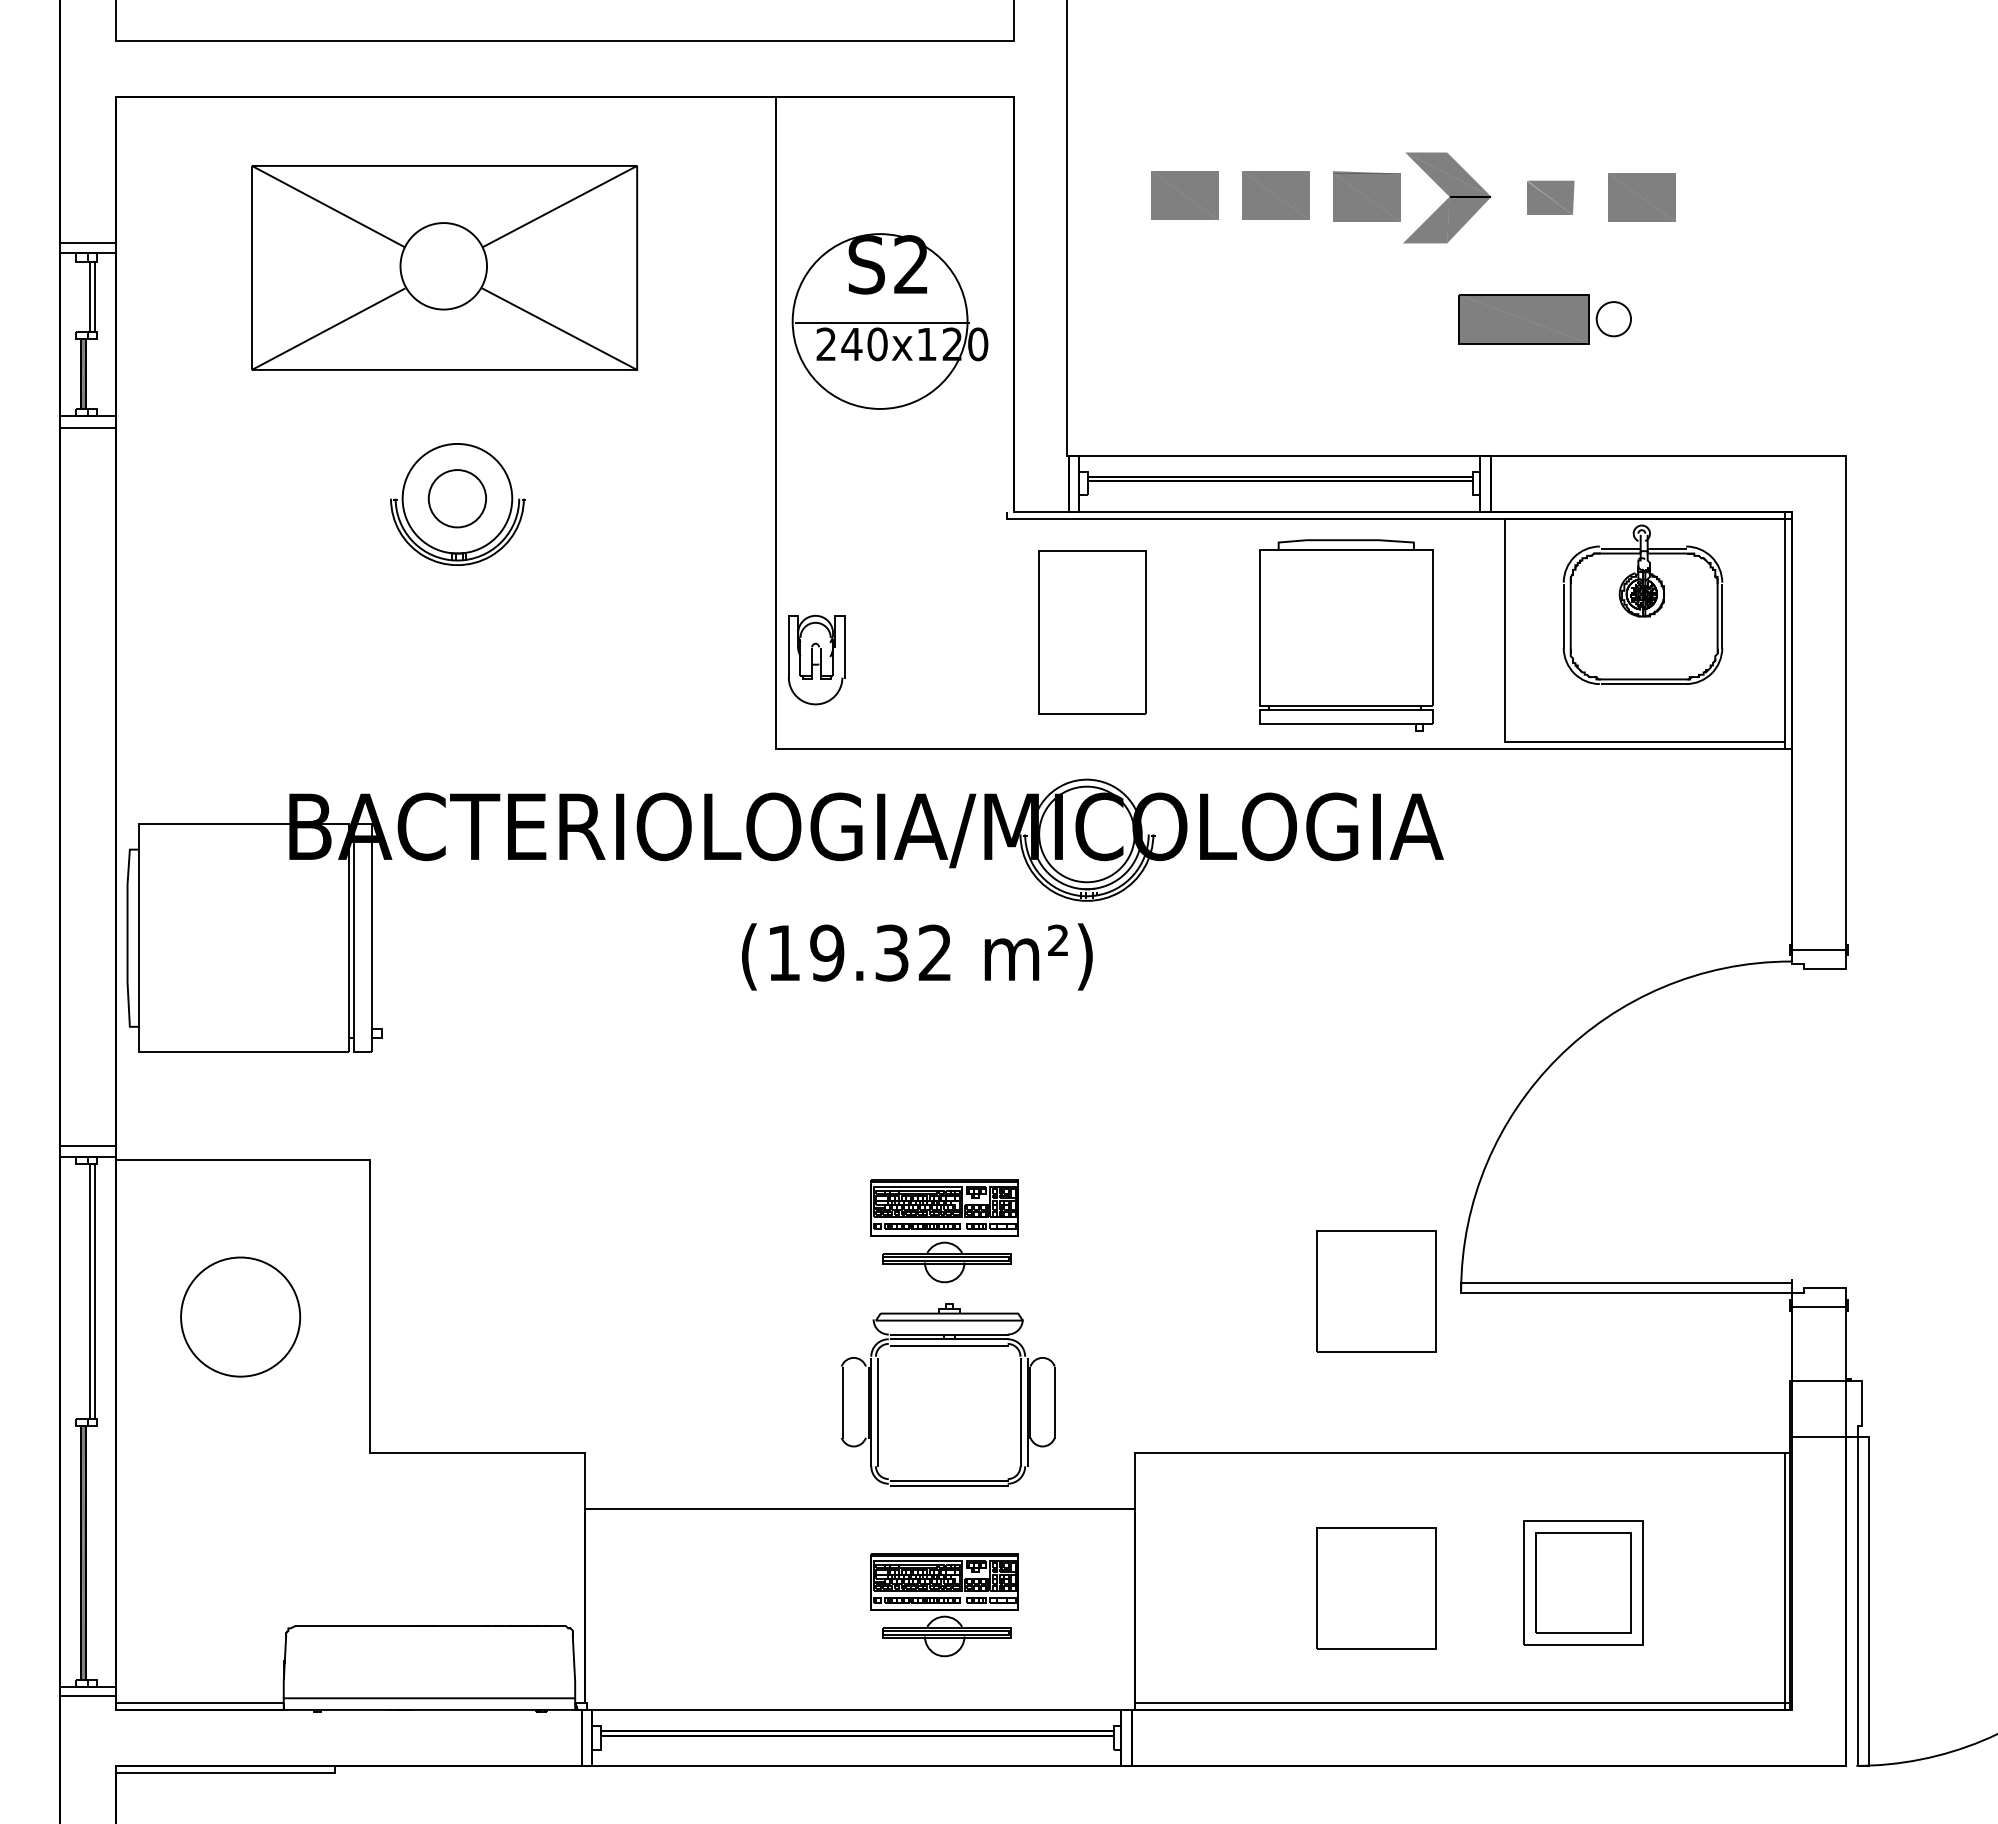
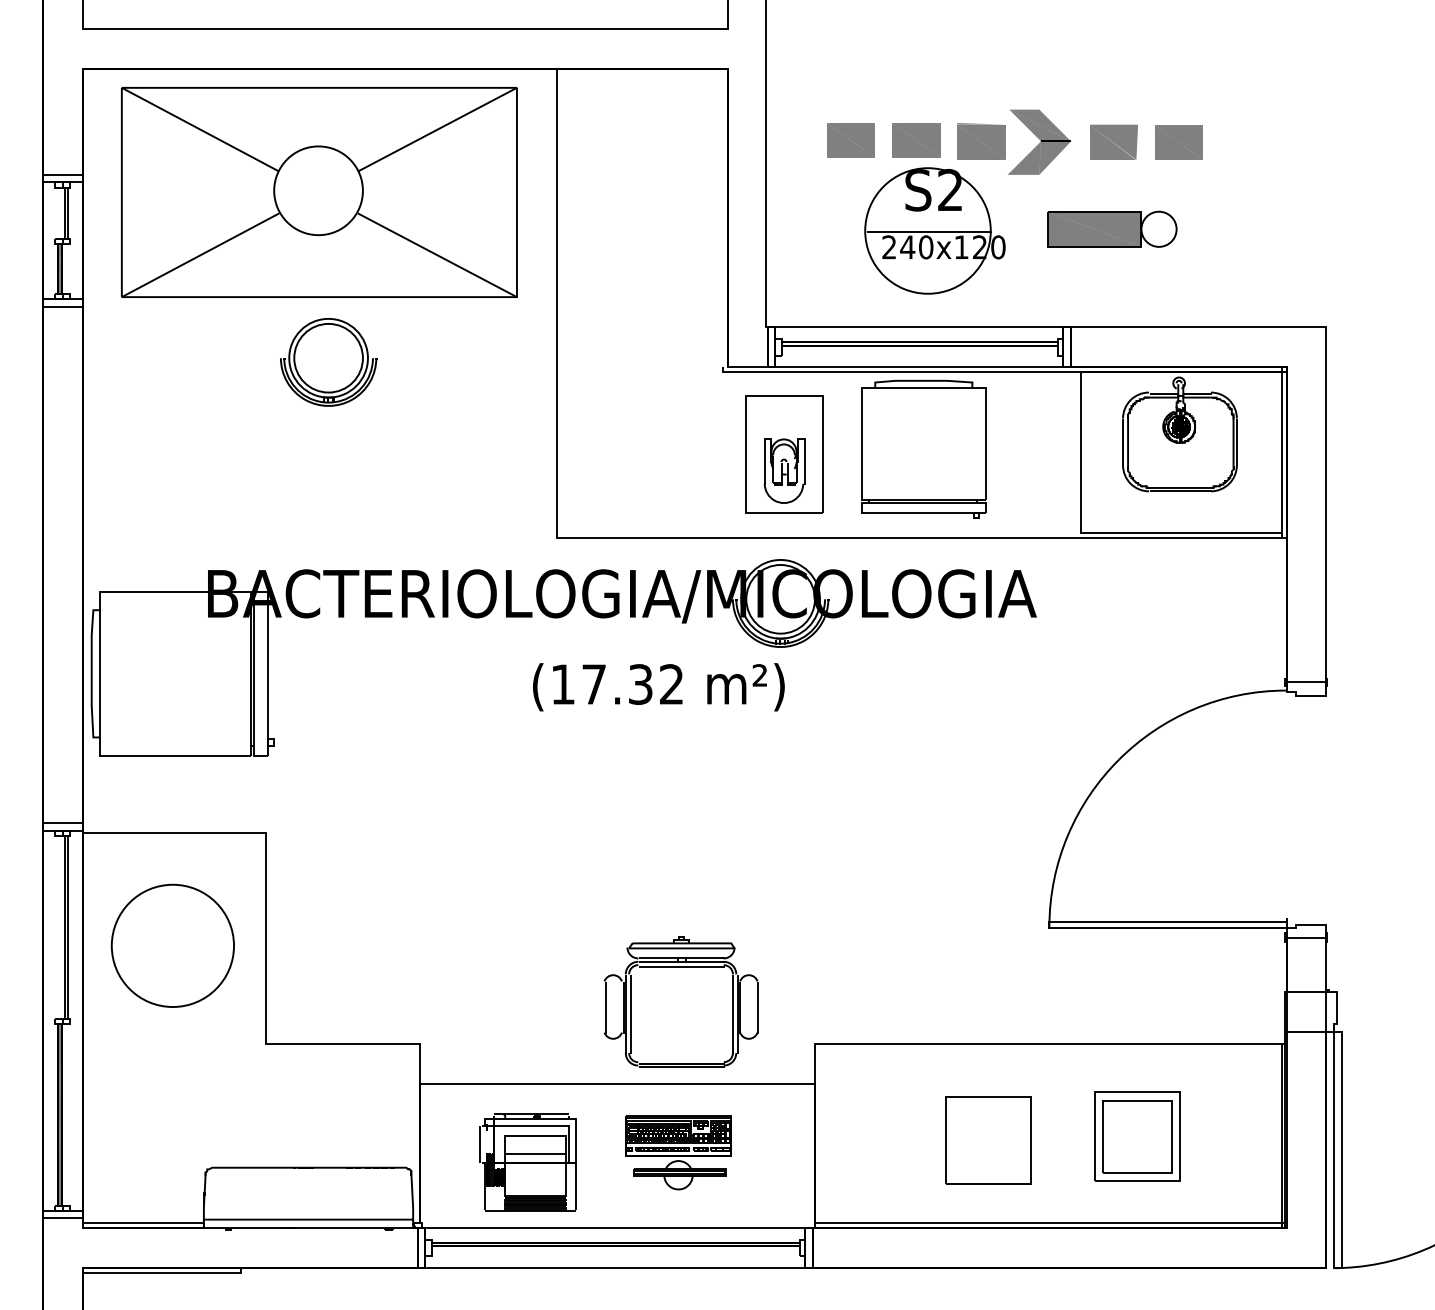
part: (1550, 197) -> (1113, 141), size x1.43
part: (444, 267) -> (319, 192), size x1.43
circle: (1613, 318) -> (1158, 228), size x1.43
part: (889, 321) -> (934, 230), moved
circle: (457, 498) -> (328, 358), size x1.67
part: (1346, 635) -> (923, 449), moved
part: (816, 660) -> (784, 471), moved
text: (827, 952) -> (594, 684), (19.32 -> (17.32
part: (944, 1231) -> (678, 884), removed
part: (1376, 1291) -> (988, 927), removed
circle: (240, 1316) -> (172, 945), size x1.43
part: (734, 1618) -> (527, 1162), added

